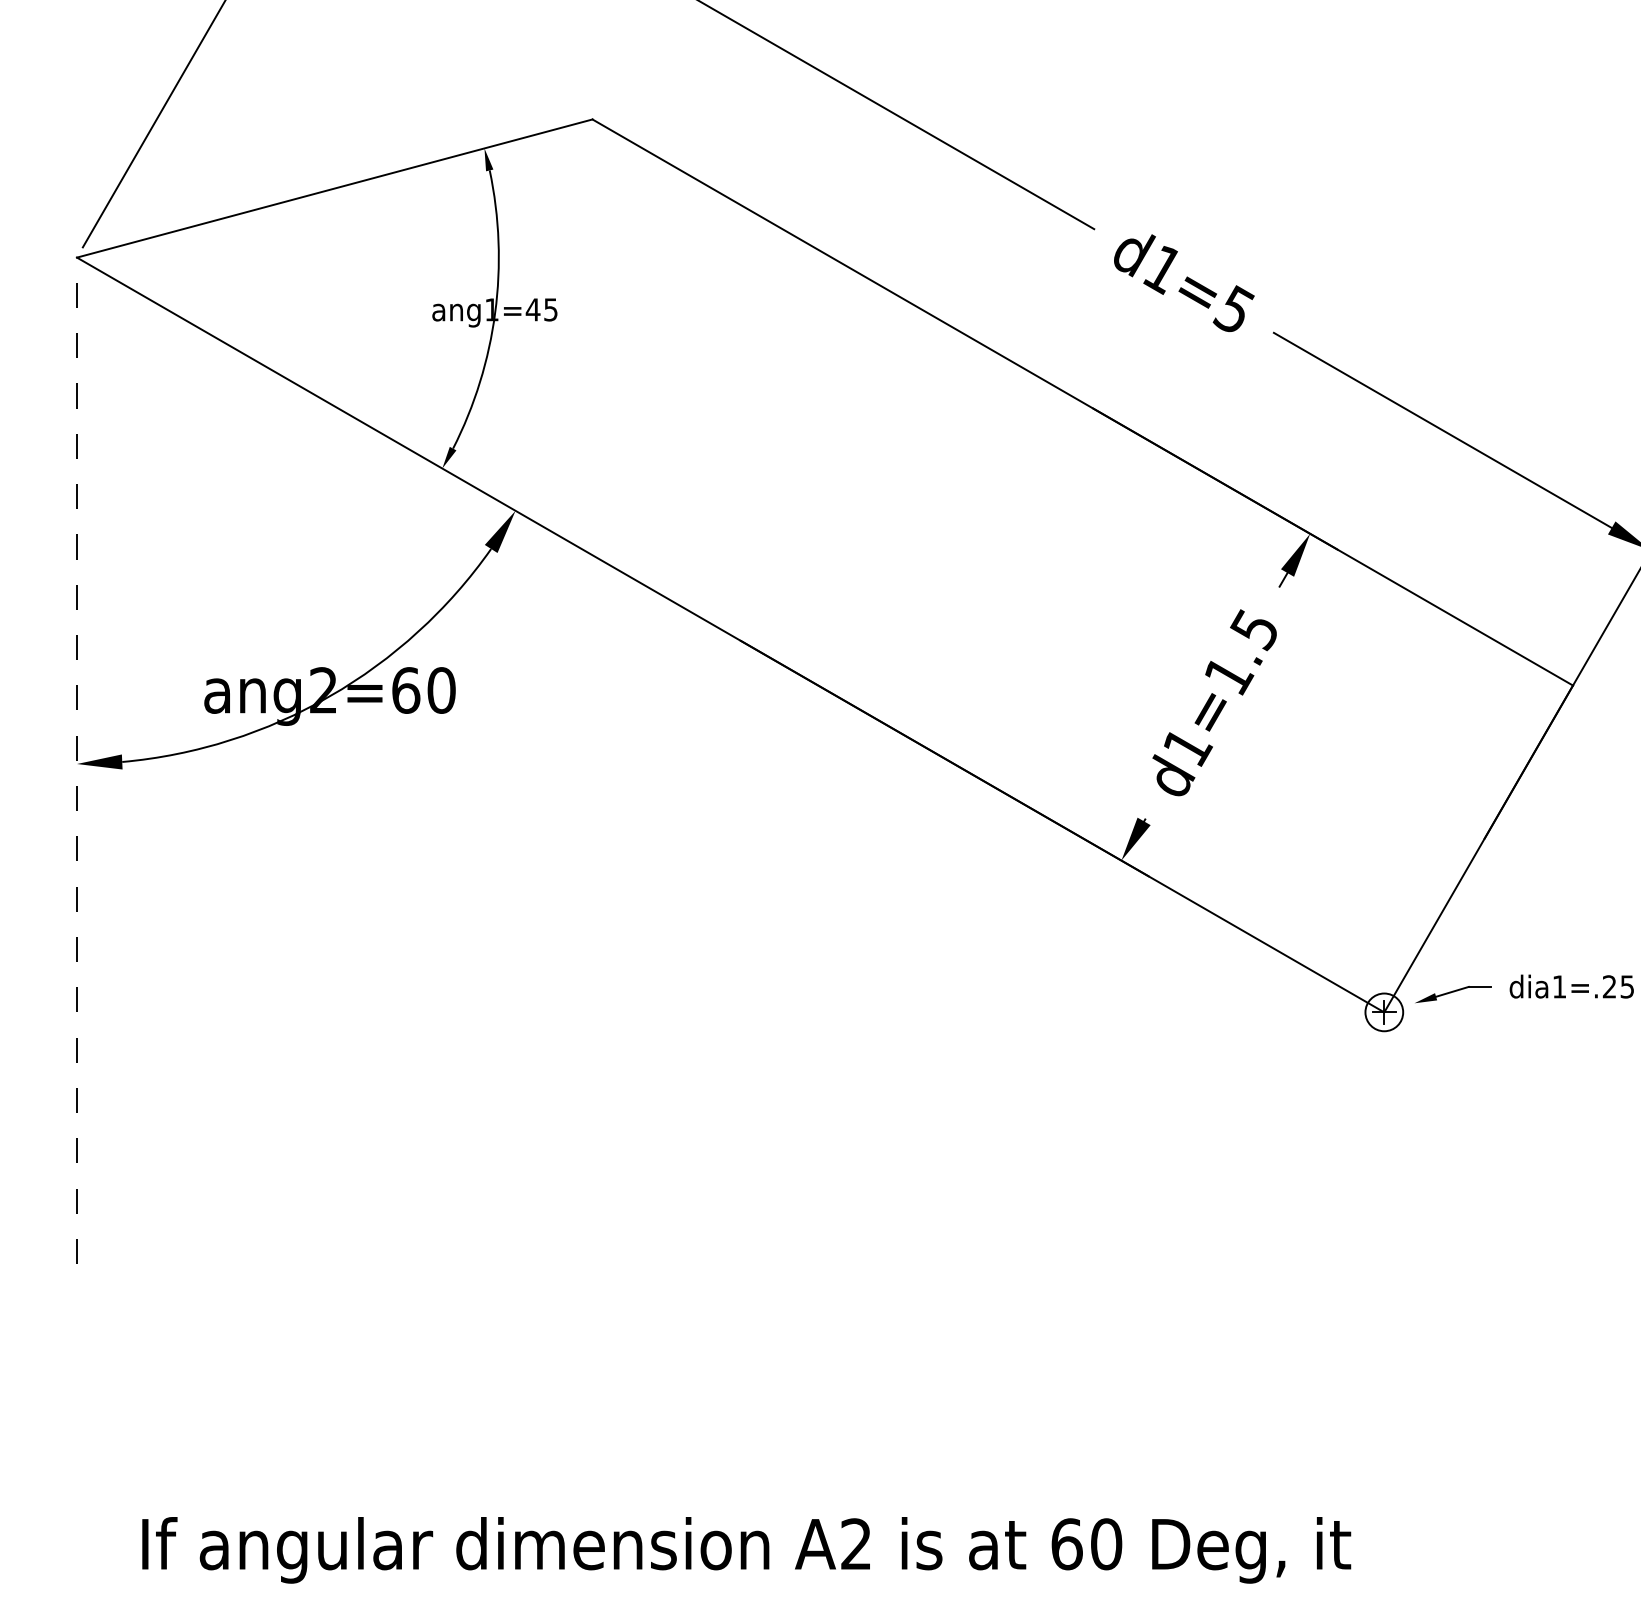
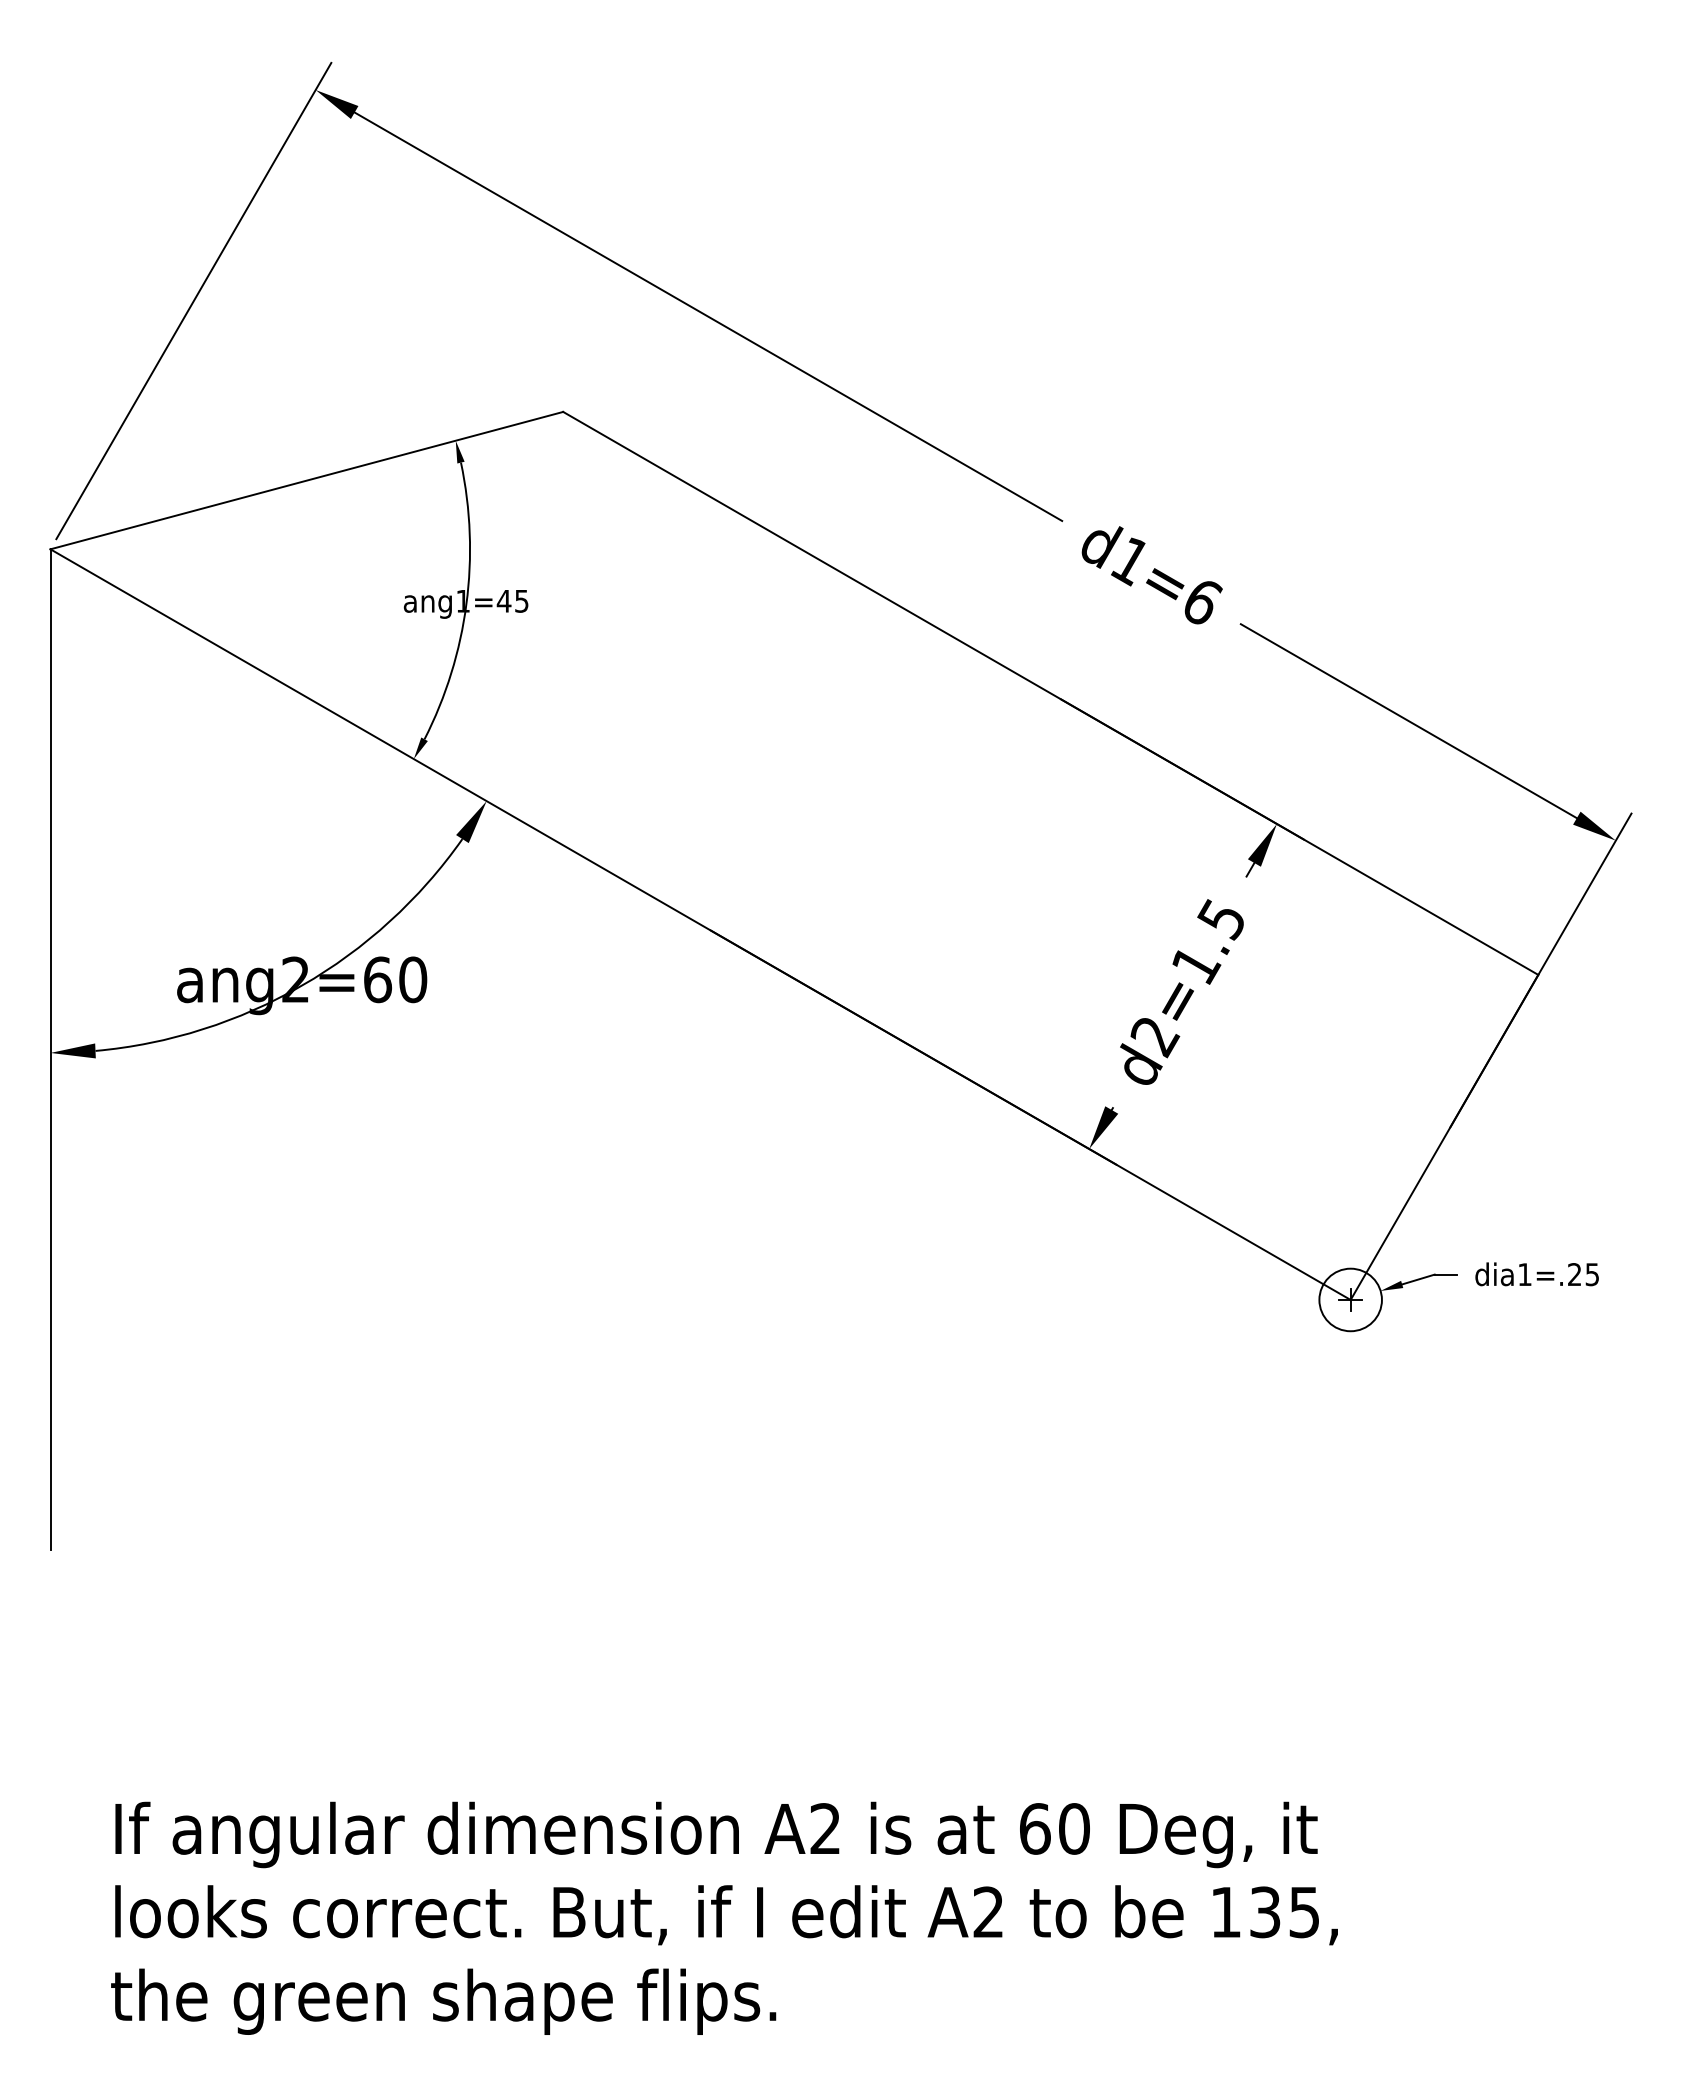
text: (1234, 309) -> (1201, 600), d1=5 -> d1=6
text: (1188, 749) -> (1155, 1038), d1=1.5 -> d2=1.5
line: (76, 760) -> (50, 1049), dashed -> solid
circle: (1384, 1011) -> (1350, 1299), size x1.67

